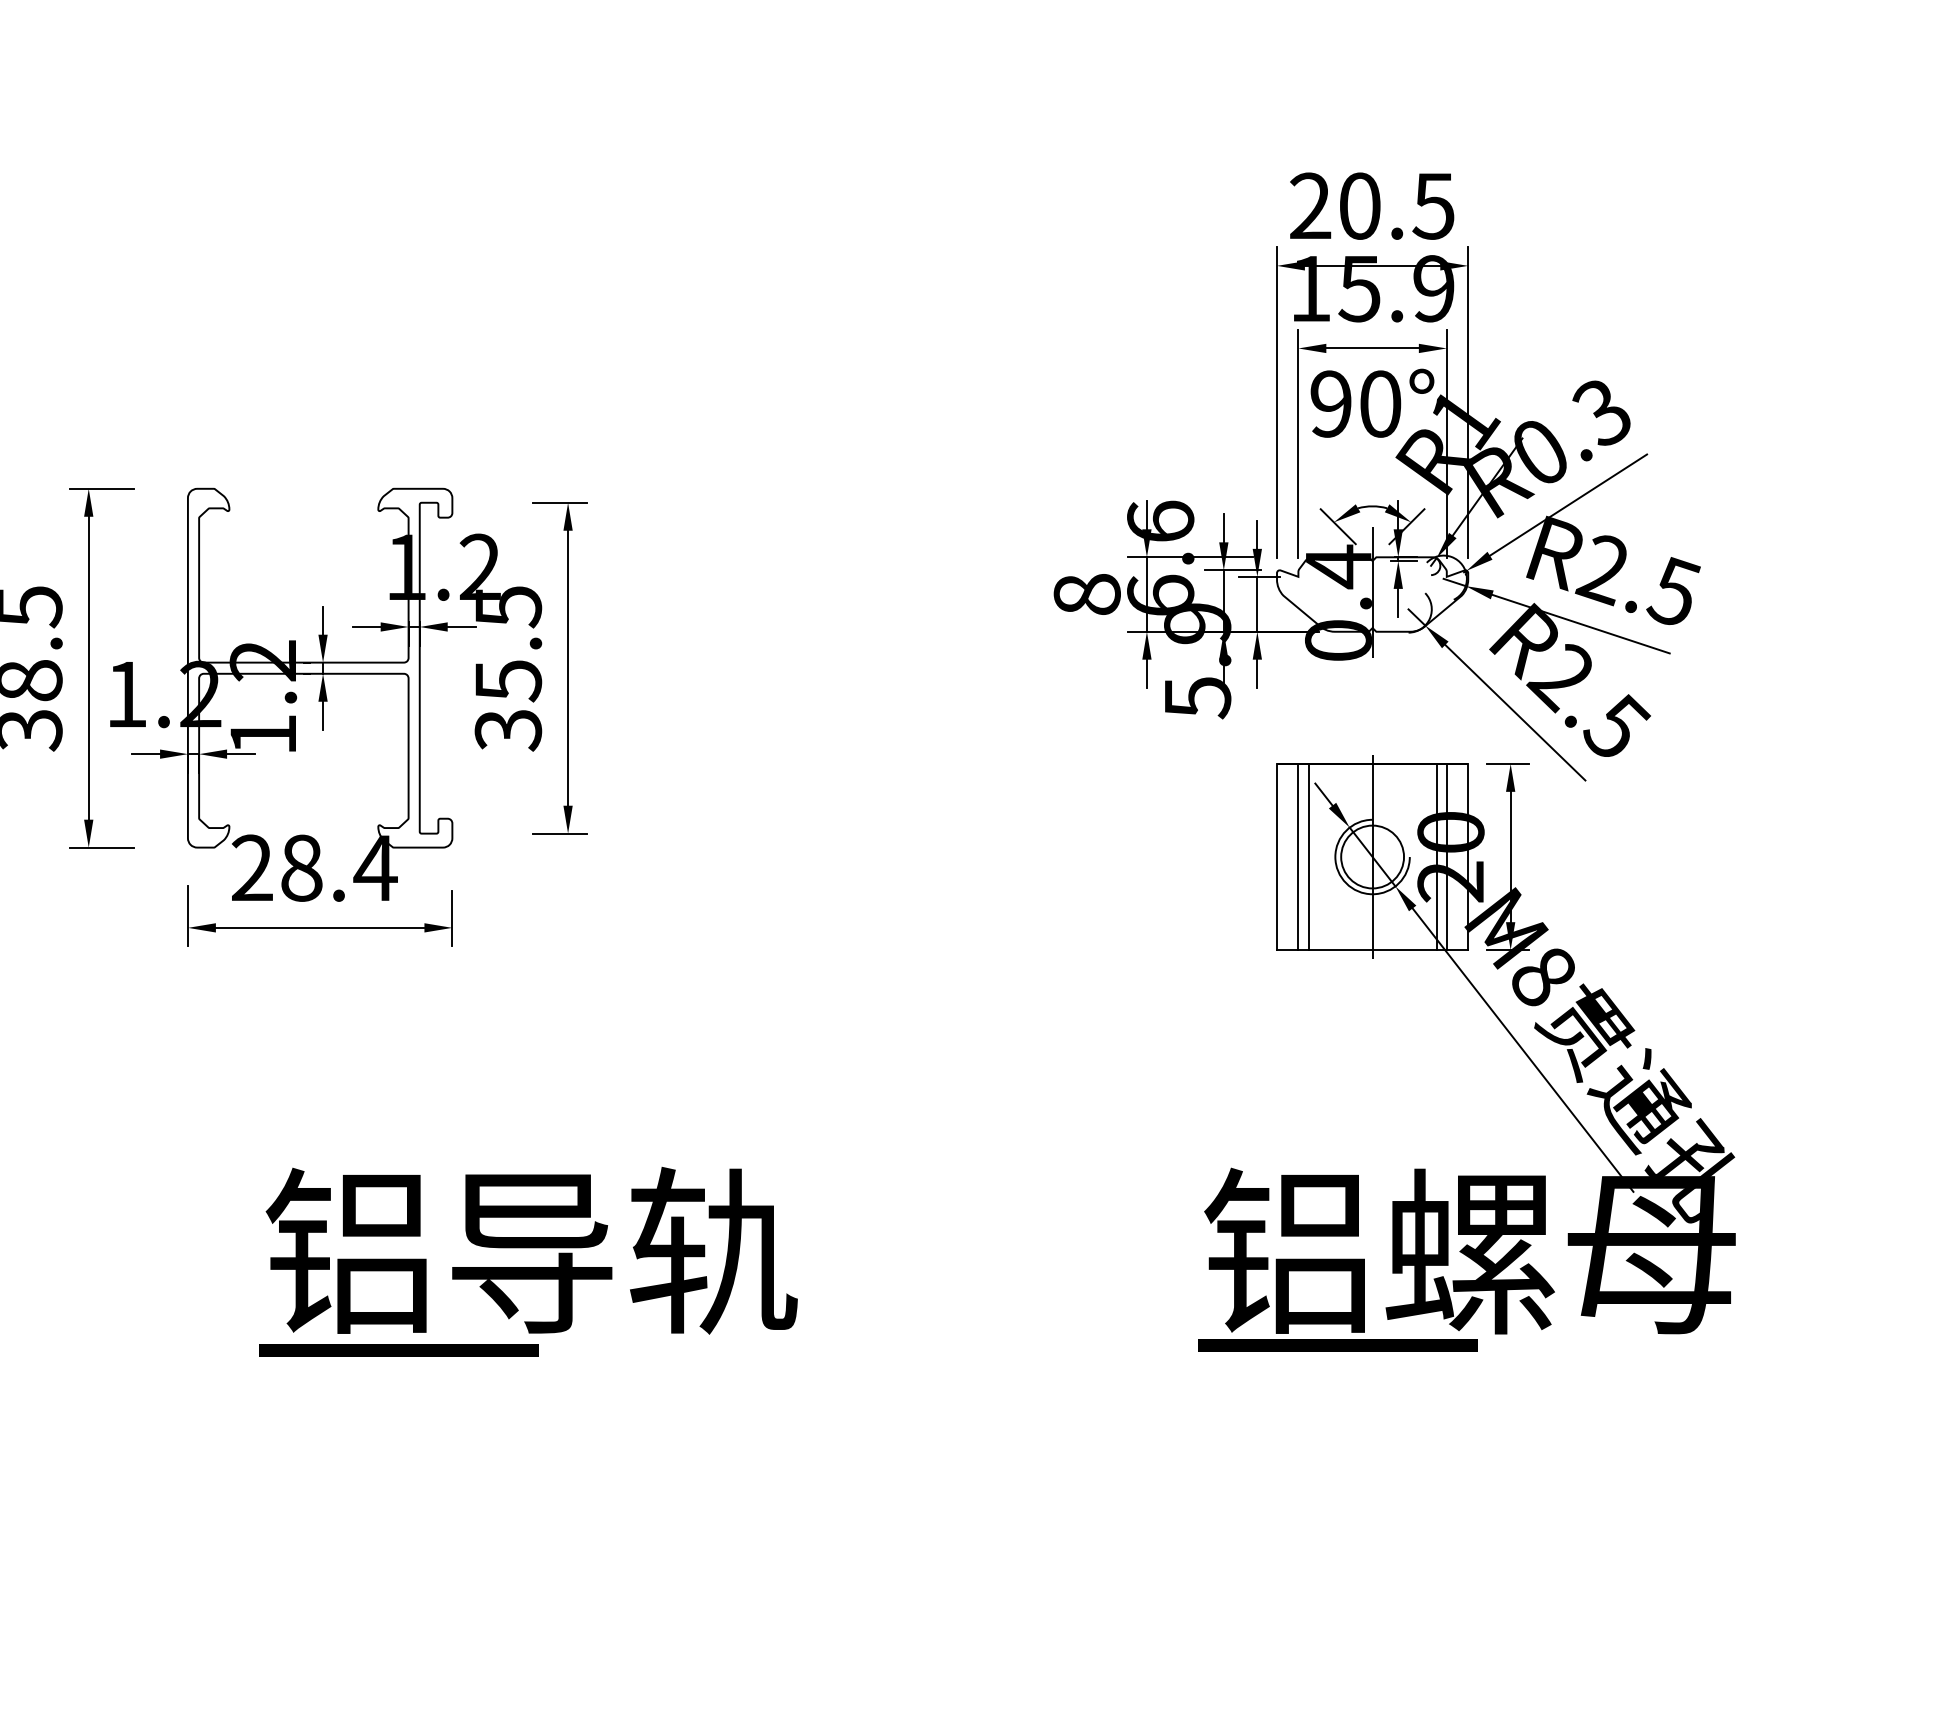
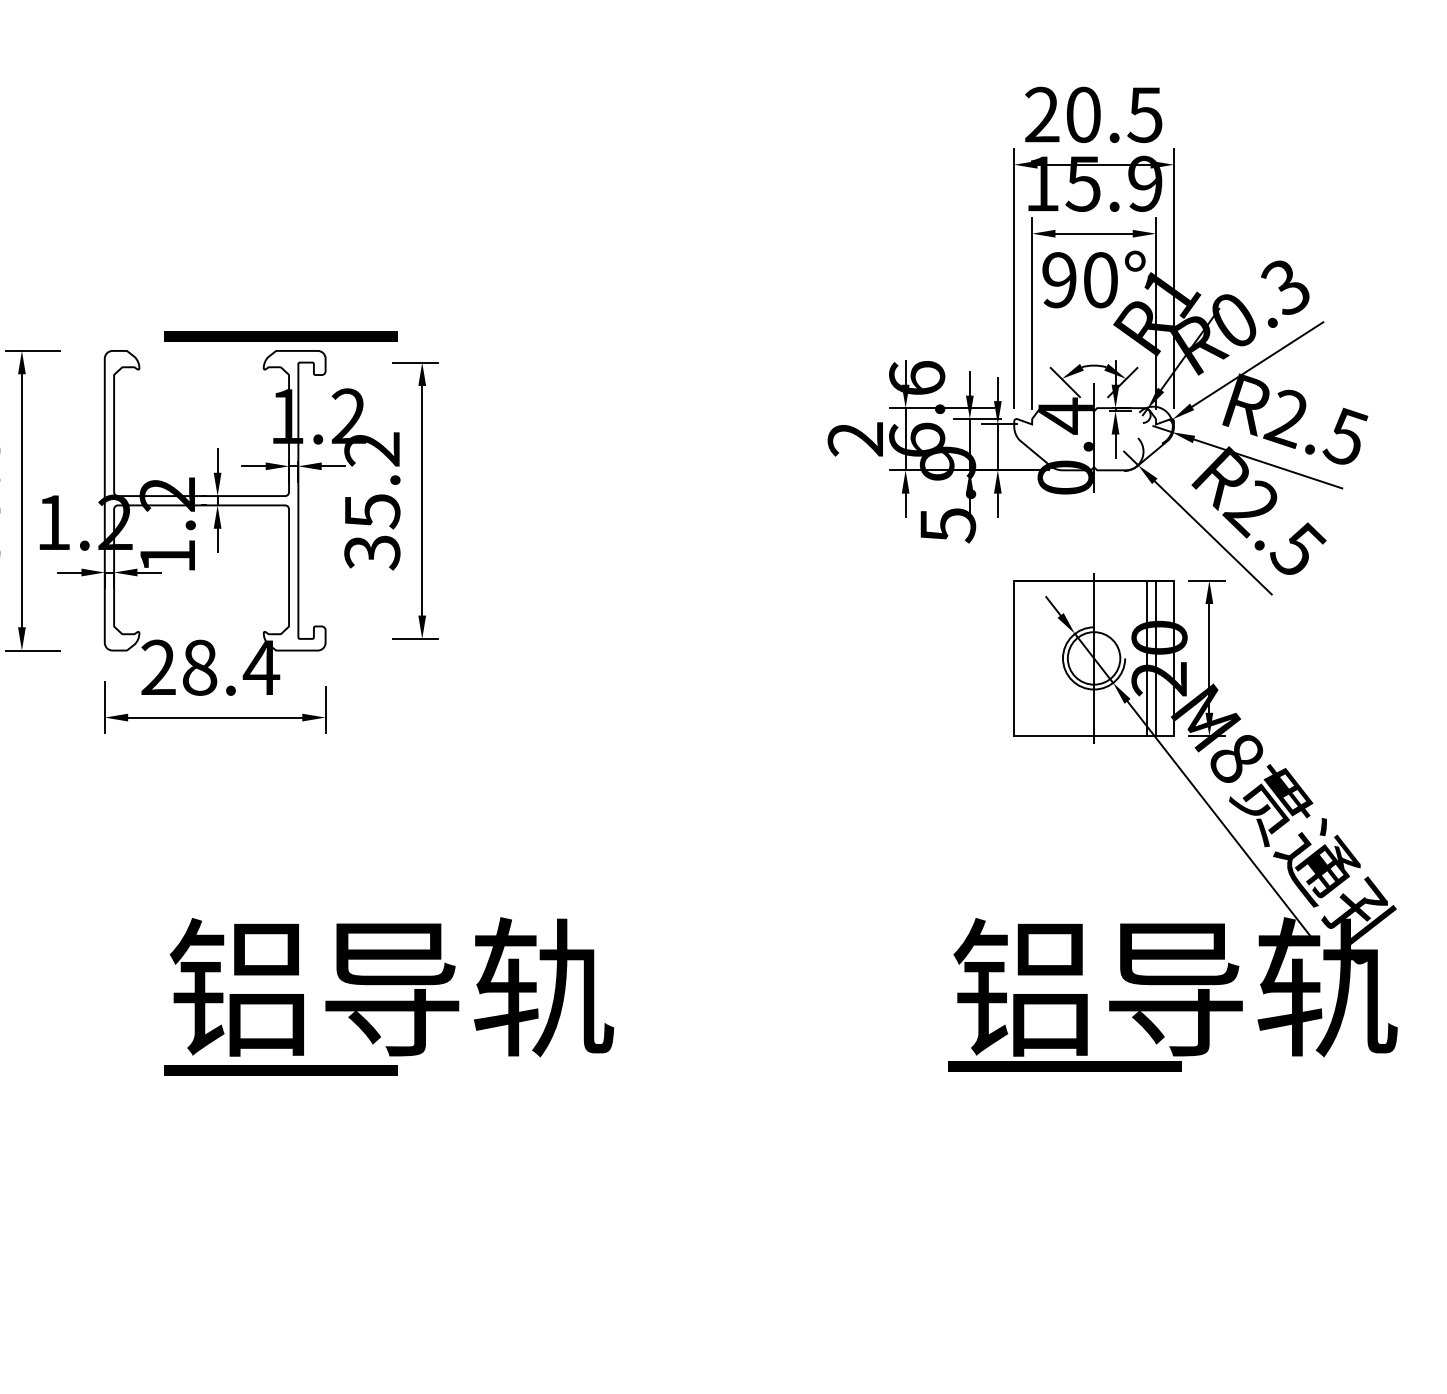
line: (398, 472) -> (280, 337), added
text: (1086, 594) -> (855, 439), 8 -> 2
text: (508, 607) -> (372, 450), 35.5 -> 35.2
line: (1298, 856) -> (1032, 657), removed
line: (1308, 856) -> (1040, 657), removed
text: (1560, 1250) -> (1250, 987), 铝螺母 -> 铝导轨

